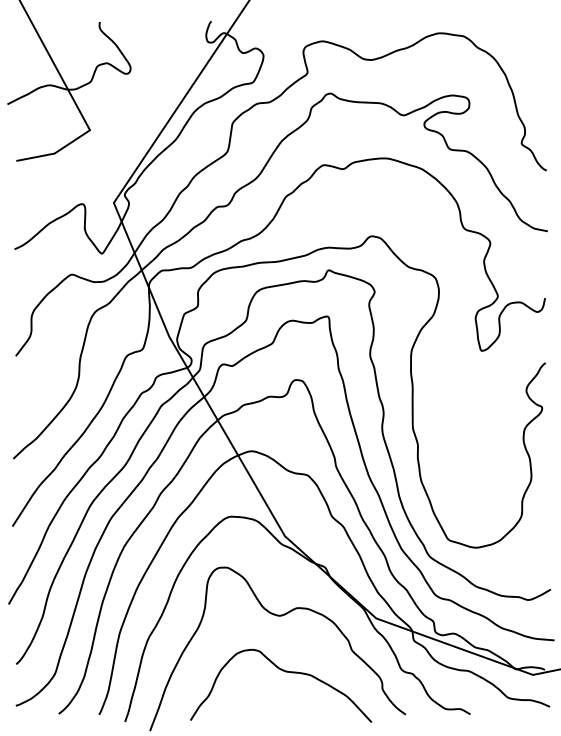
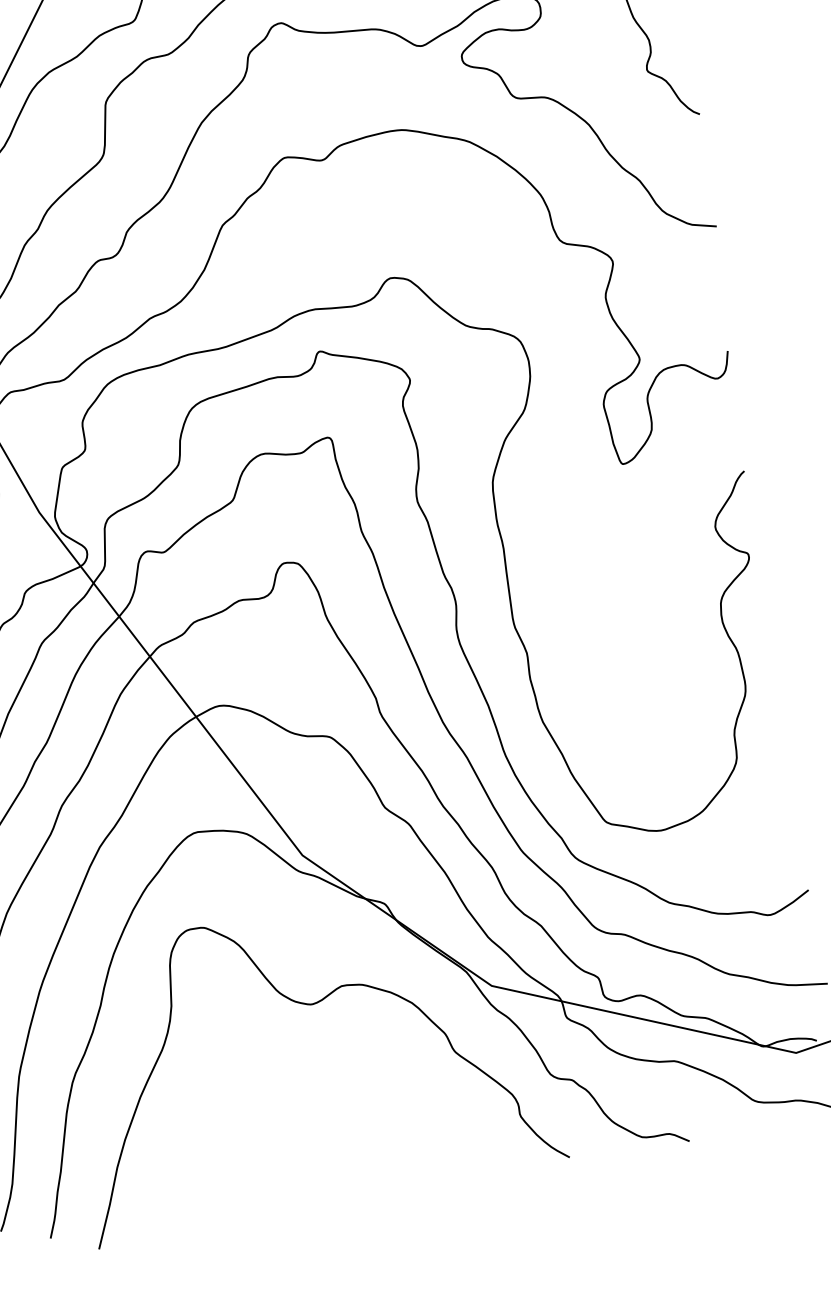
curve: (285, 672) -> (336, 1108), removed

